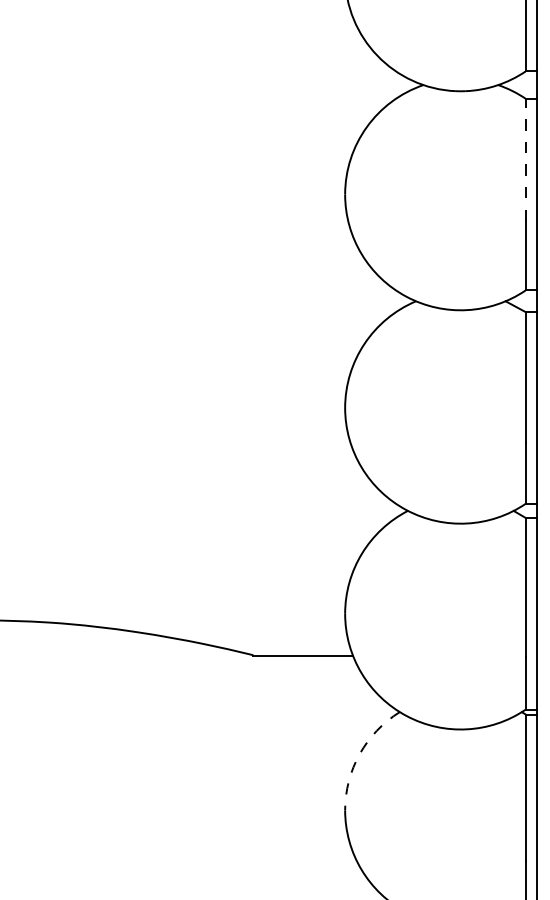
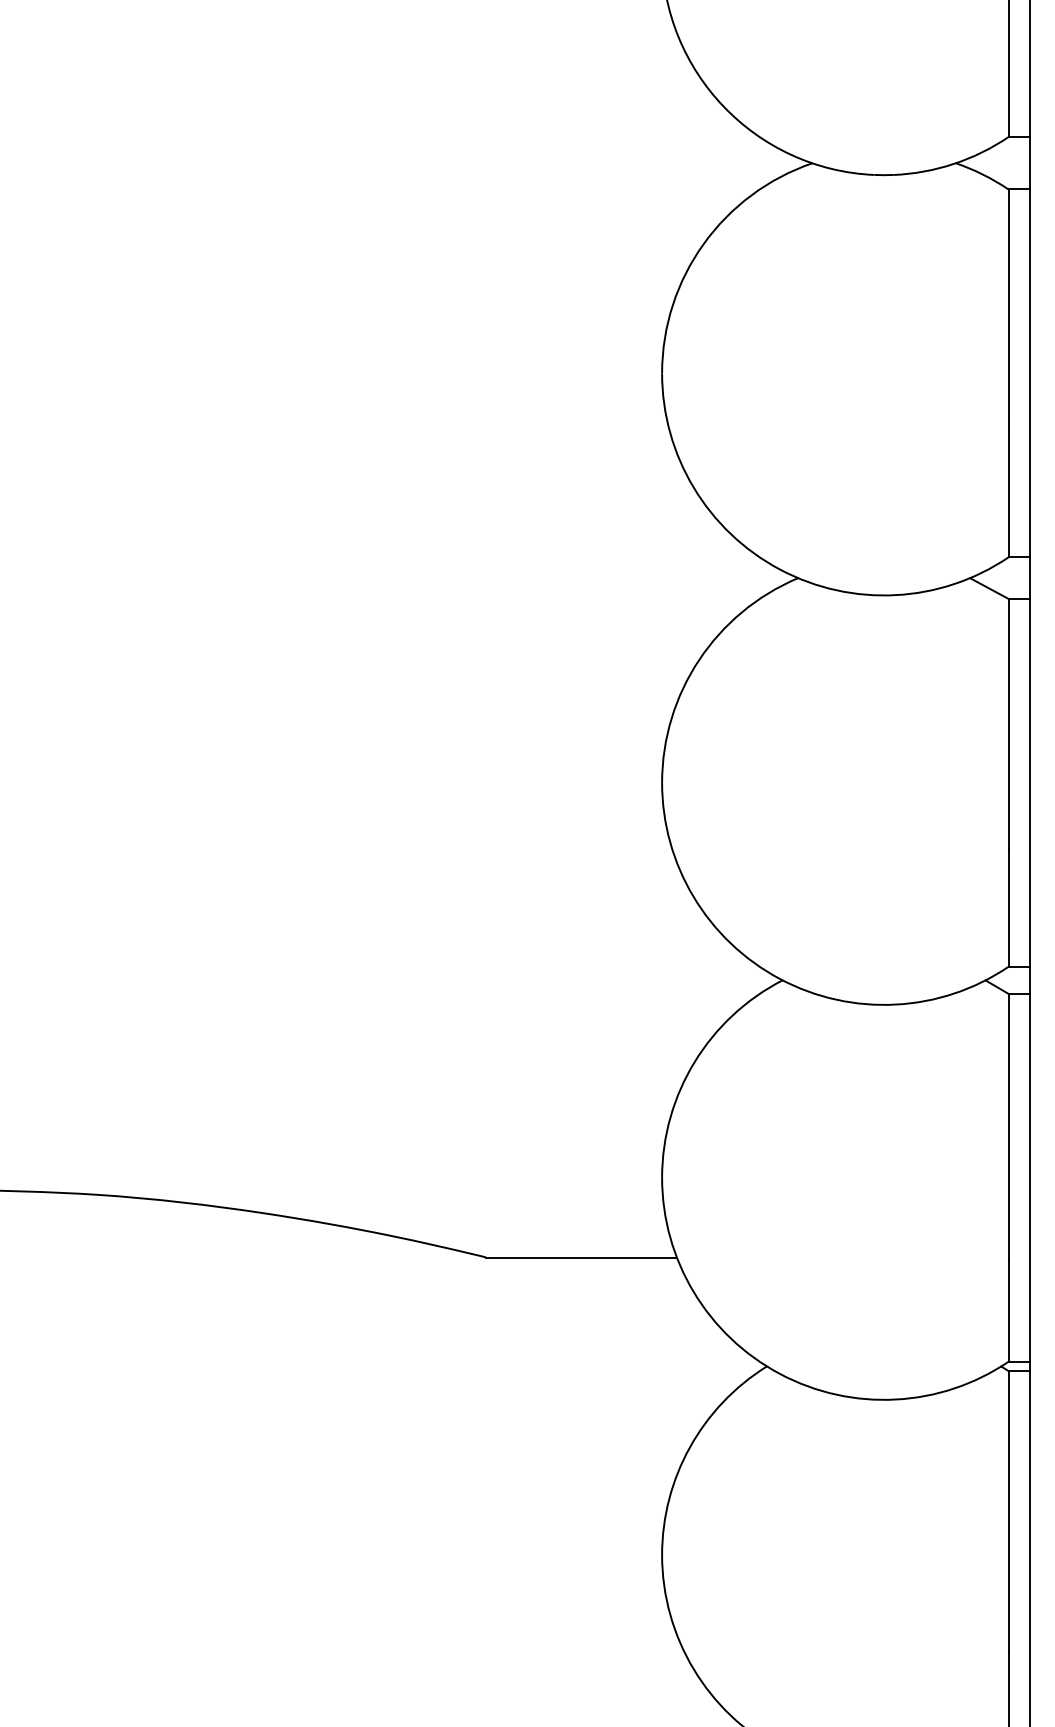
line: (525, 159) -> (1008, 306), dashed -> solid
arc: (359, 754) -> (689, 1447), dashed -> solid

